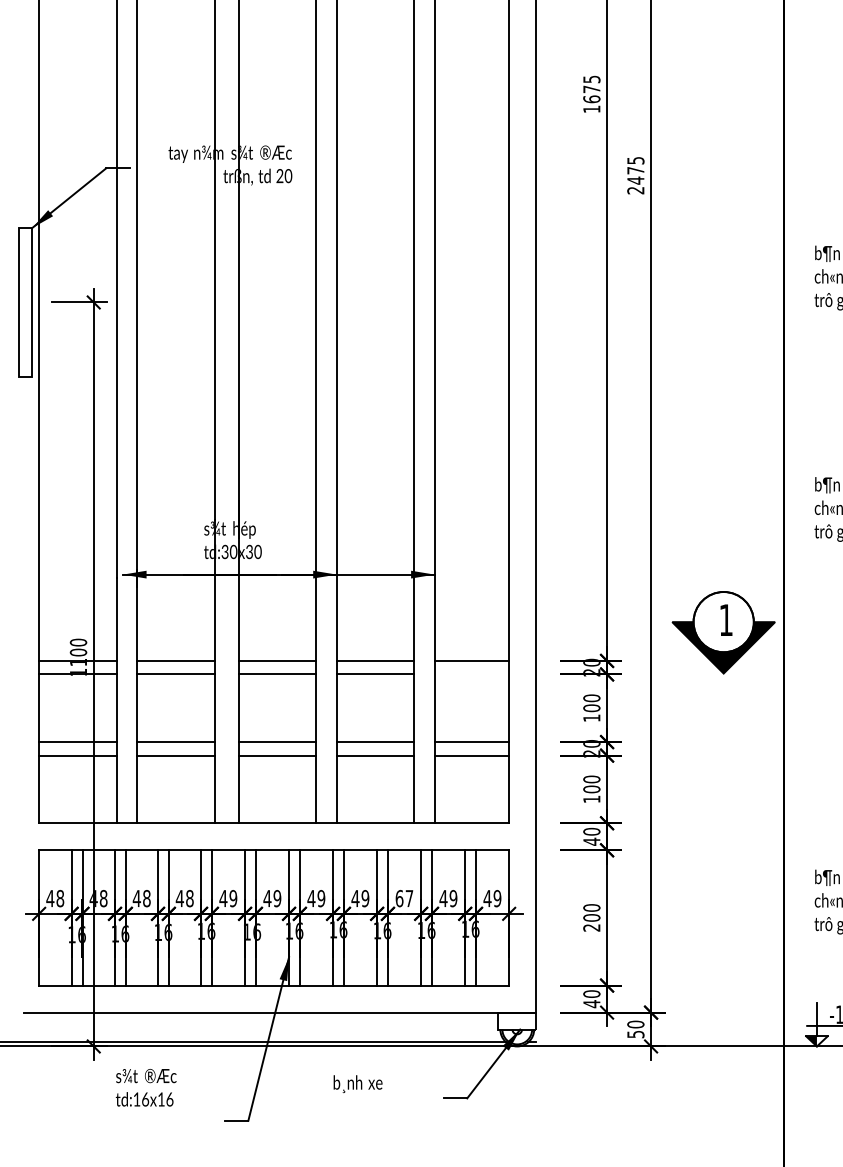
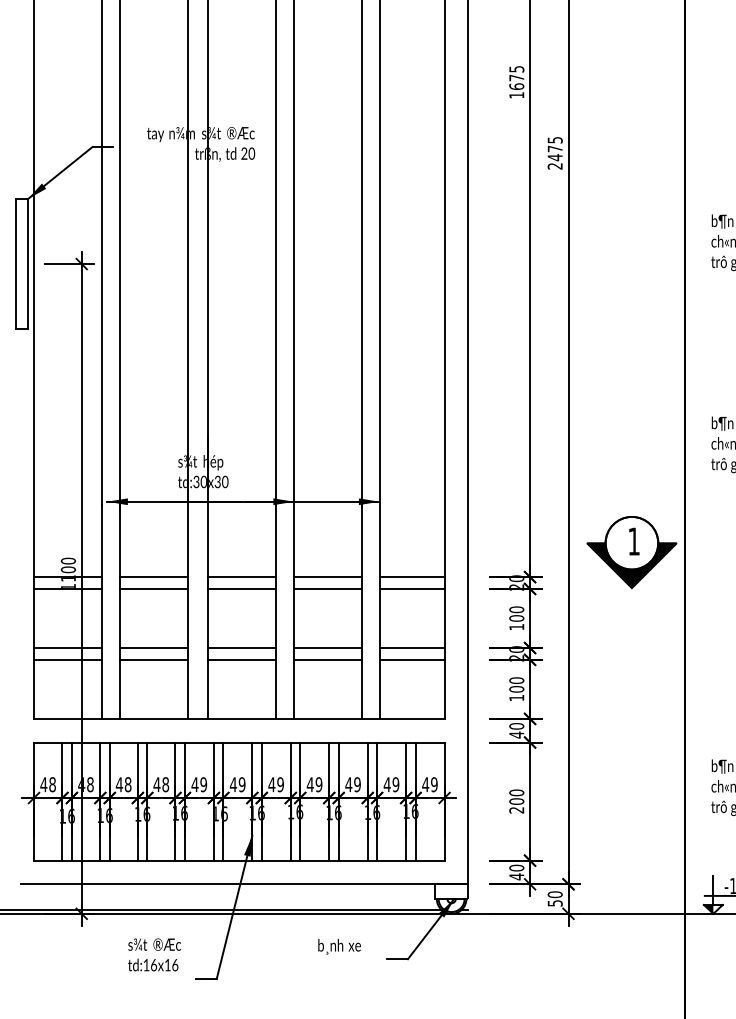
line: (471, 673) -> (411, 588), added
text: (403, 898) -> (352, 784), 67 -> 49
text: (357, 1083) -> (339, 946), moved
text: (146, 1087) -> (154, 954), moved

